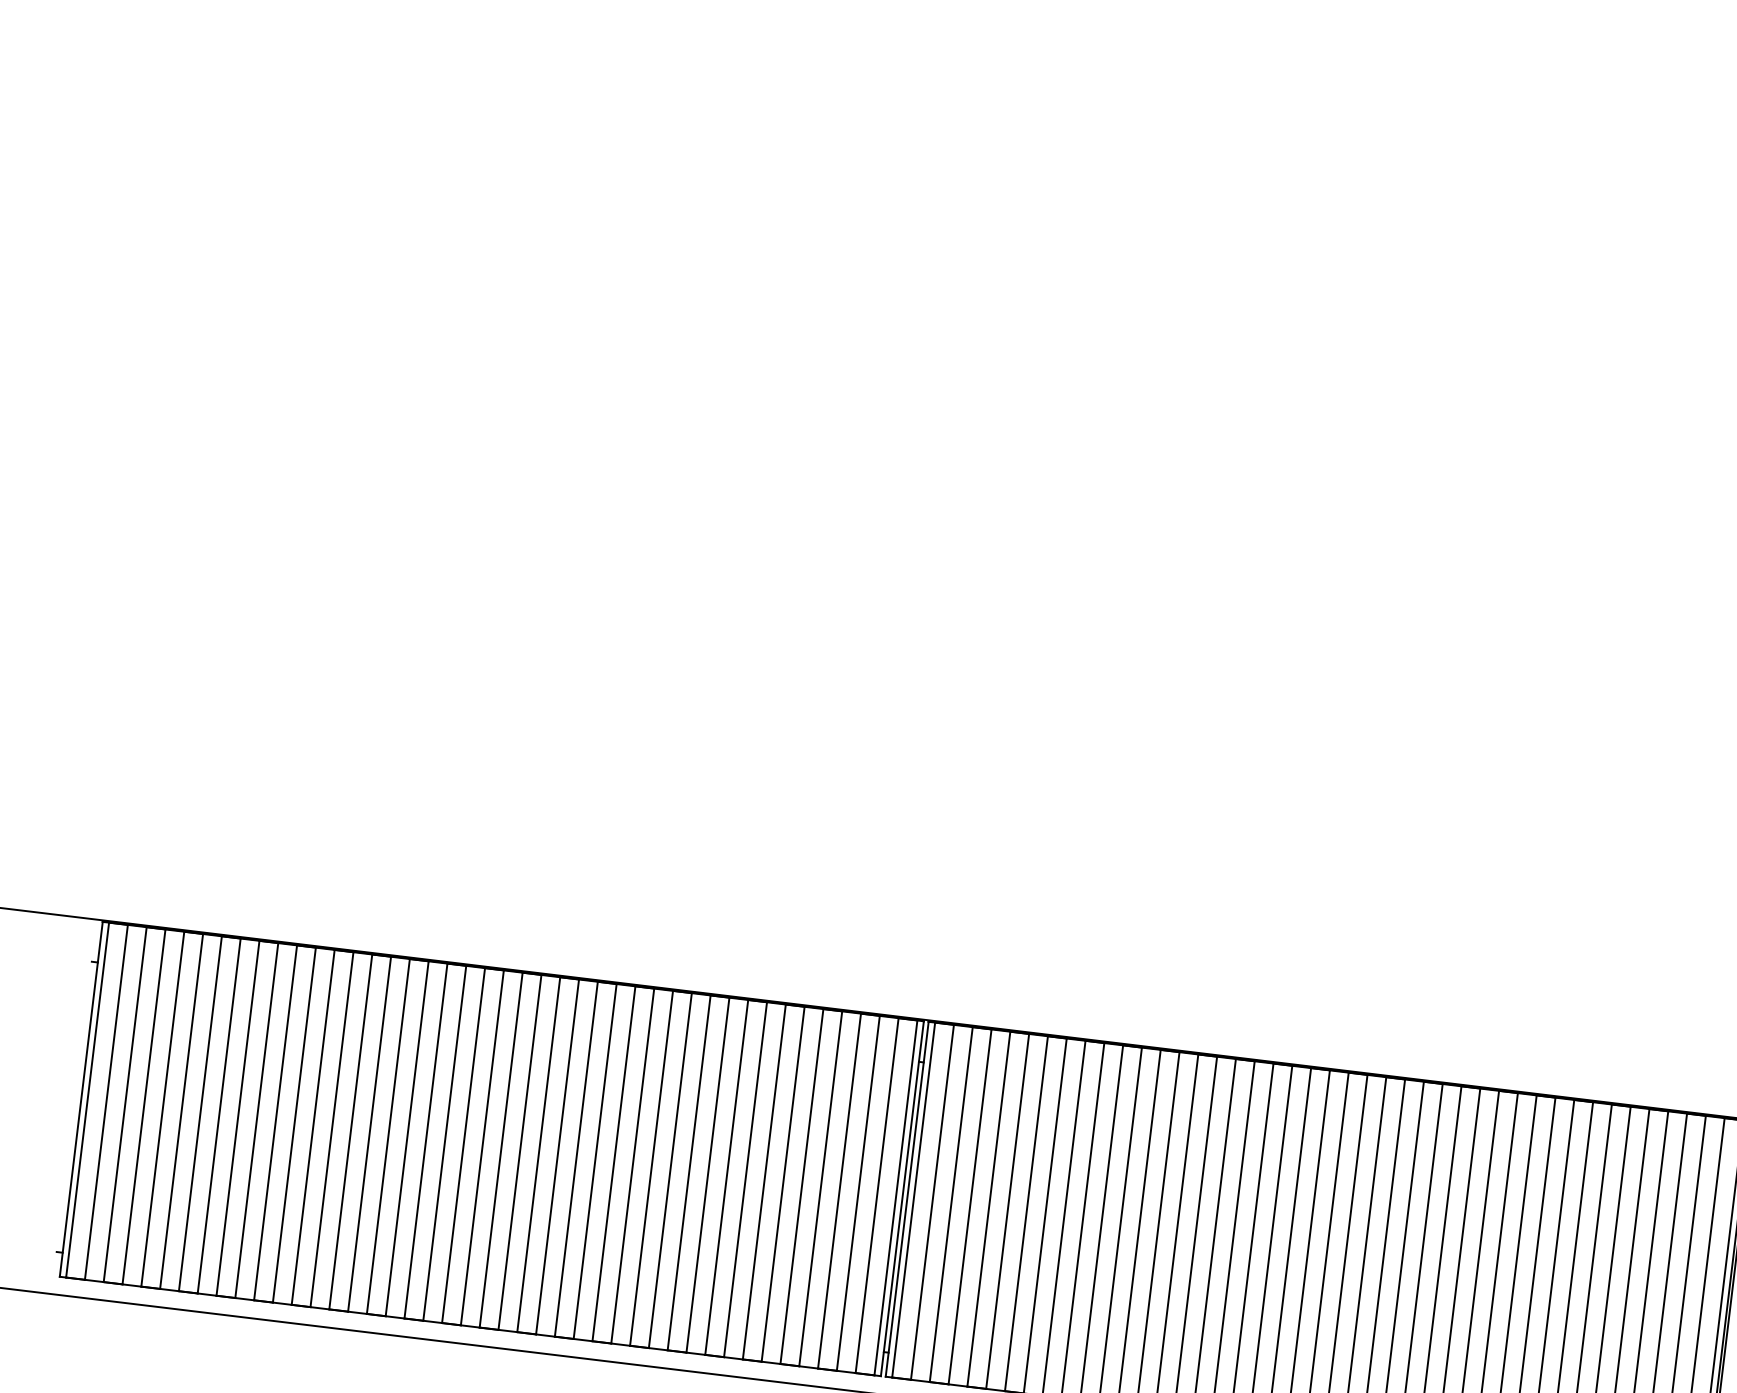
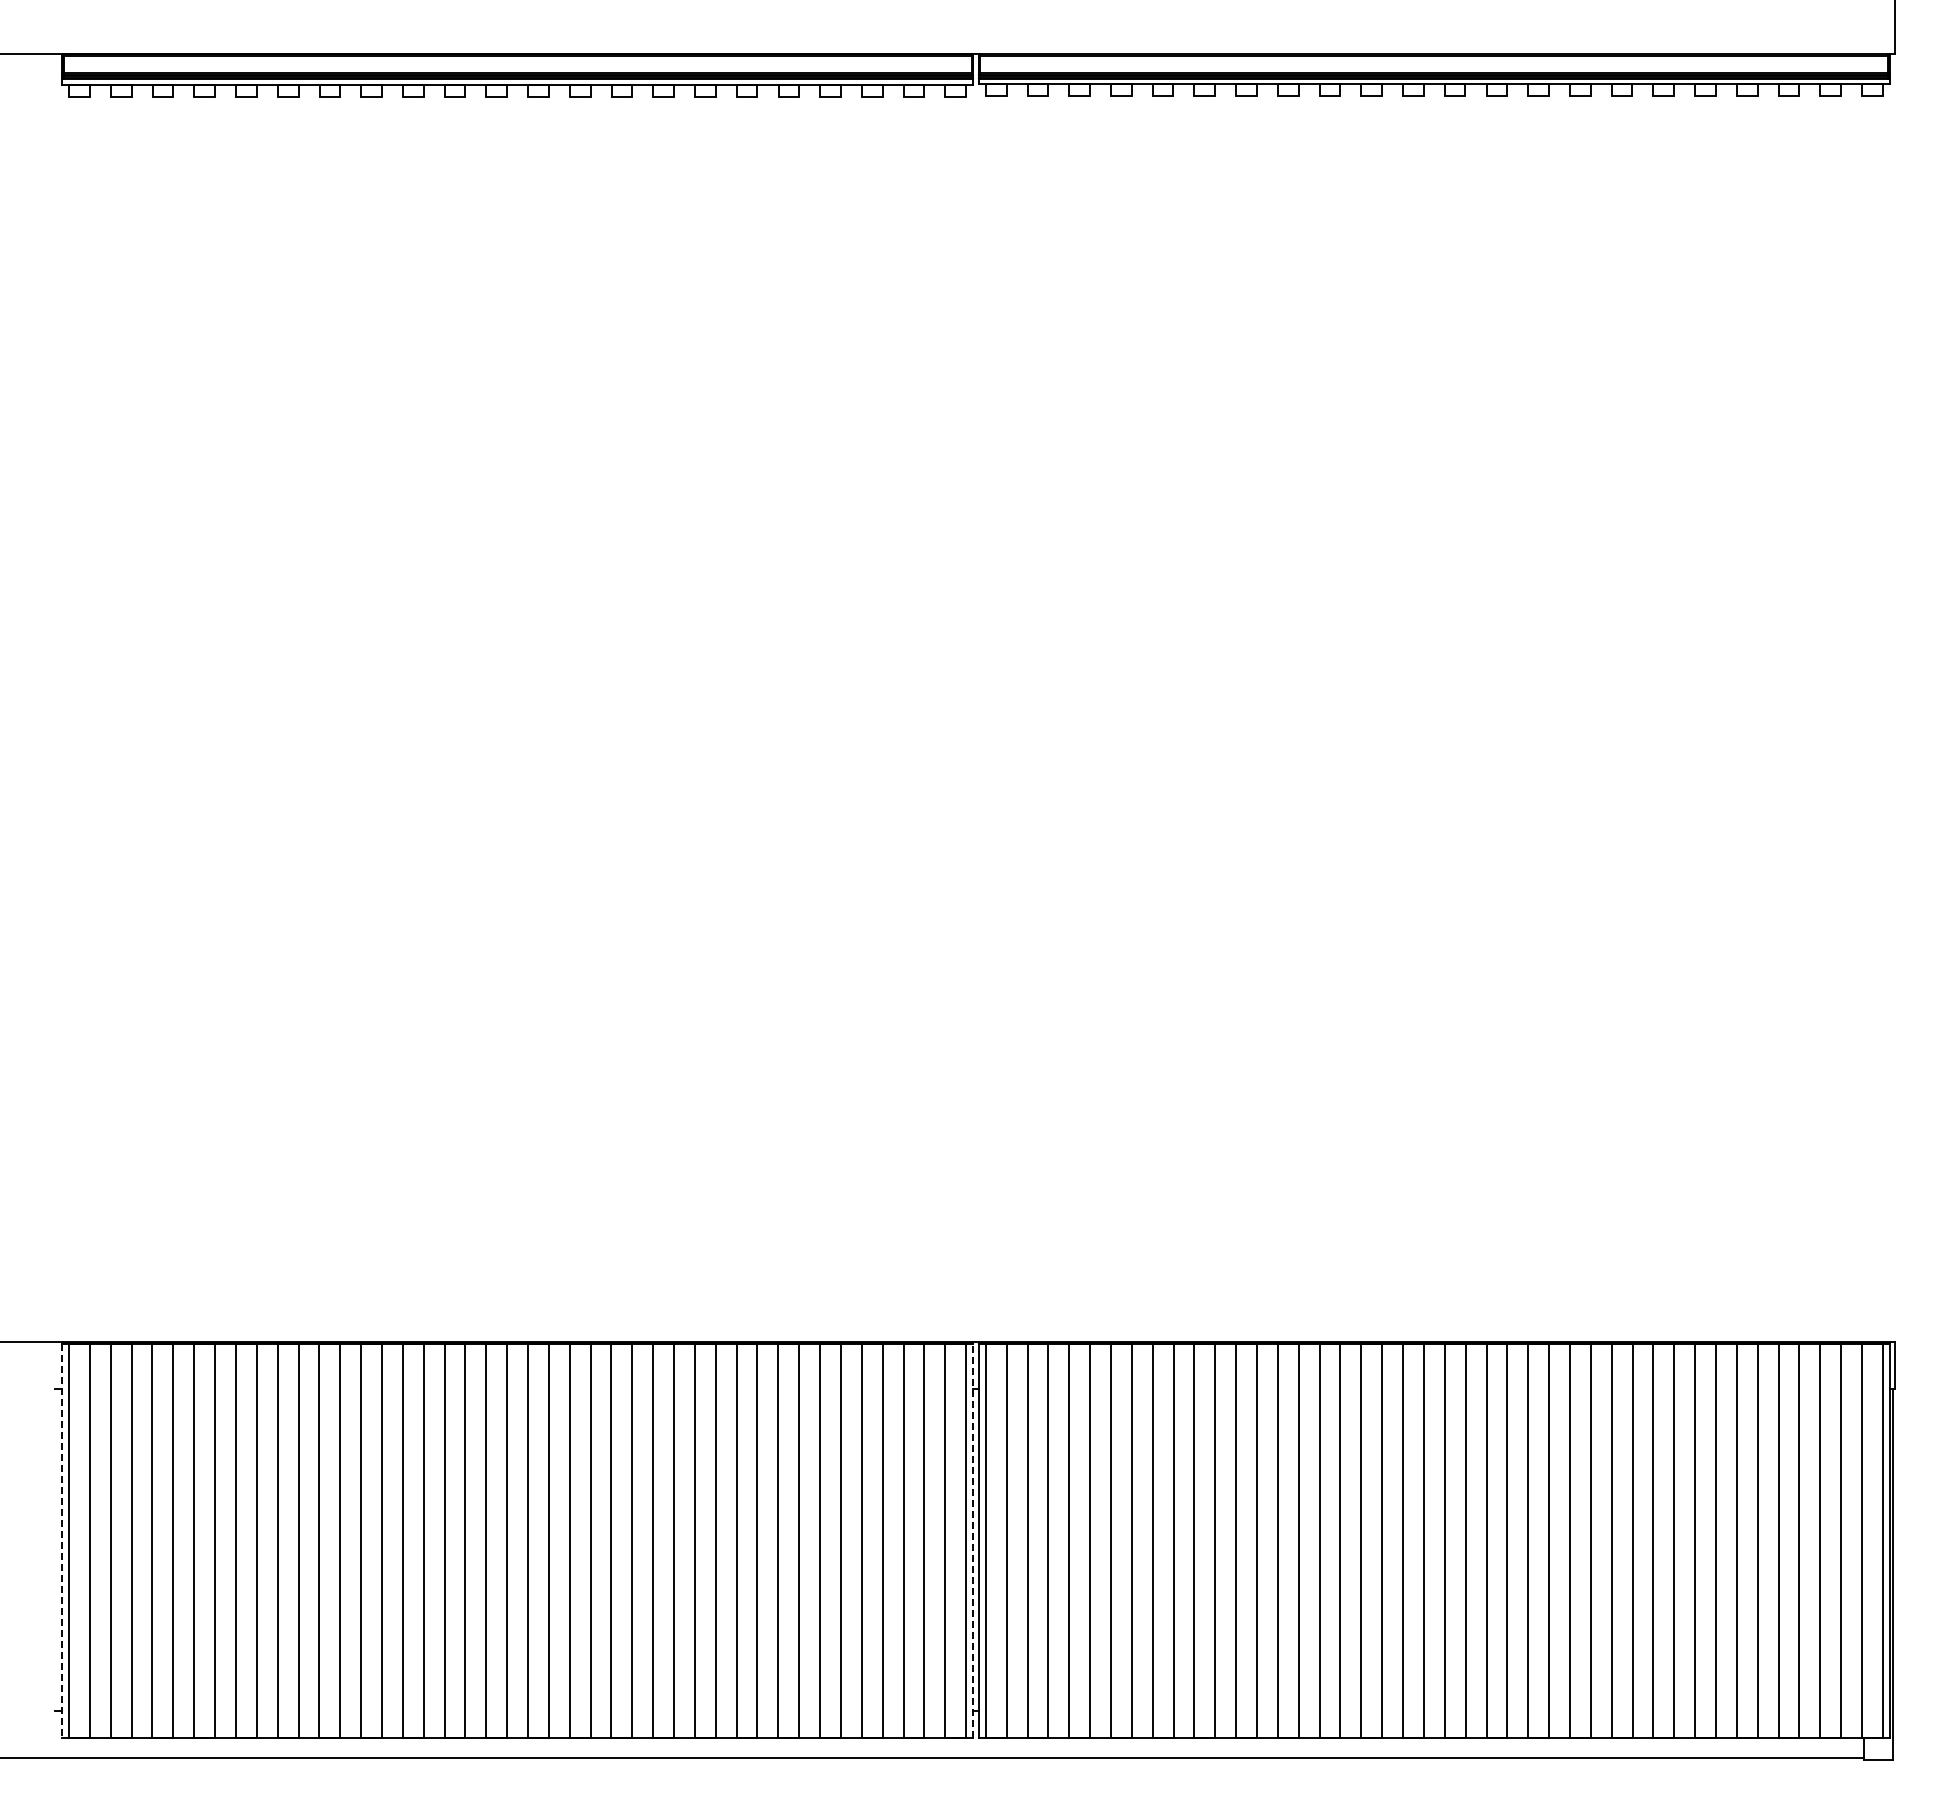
line: (81, 1099) -> (62, 1540), solid -> dashed
line: (902, 1198) -> (973, 1540), solid -> dashed

